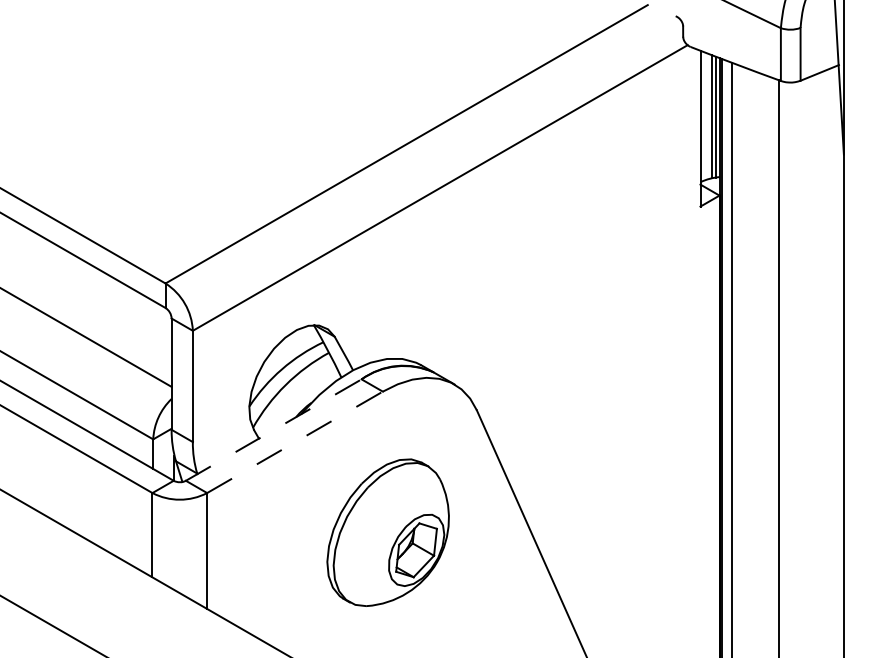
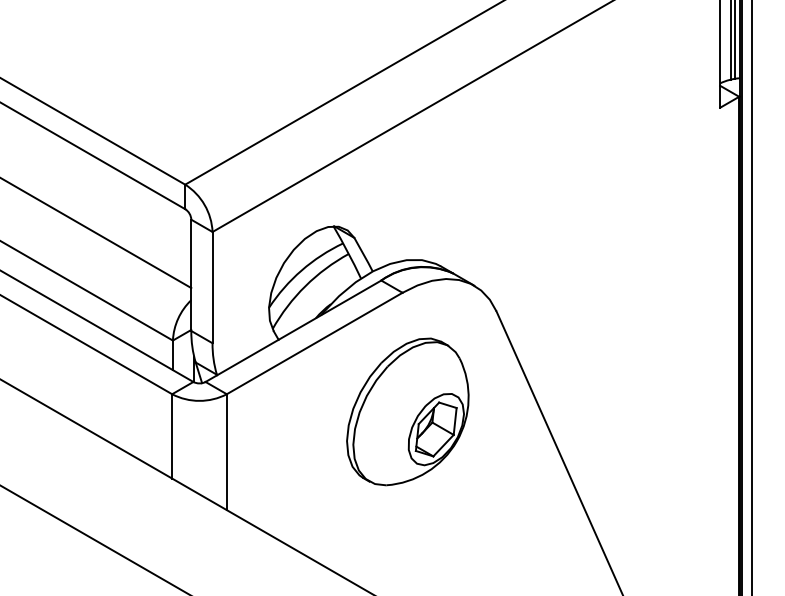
line: (274, 429) -> (294, 330), dashed -> solid
line: (295, 442) -> (315, 343), dashed -> solid
part: (387, 532) -> (407, 411), moved

